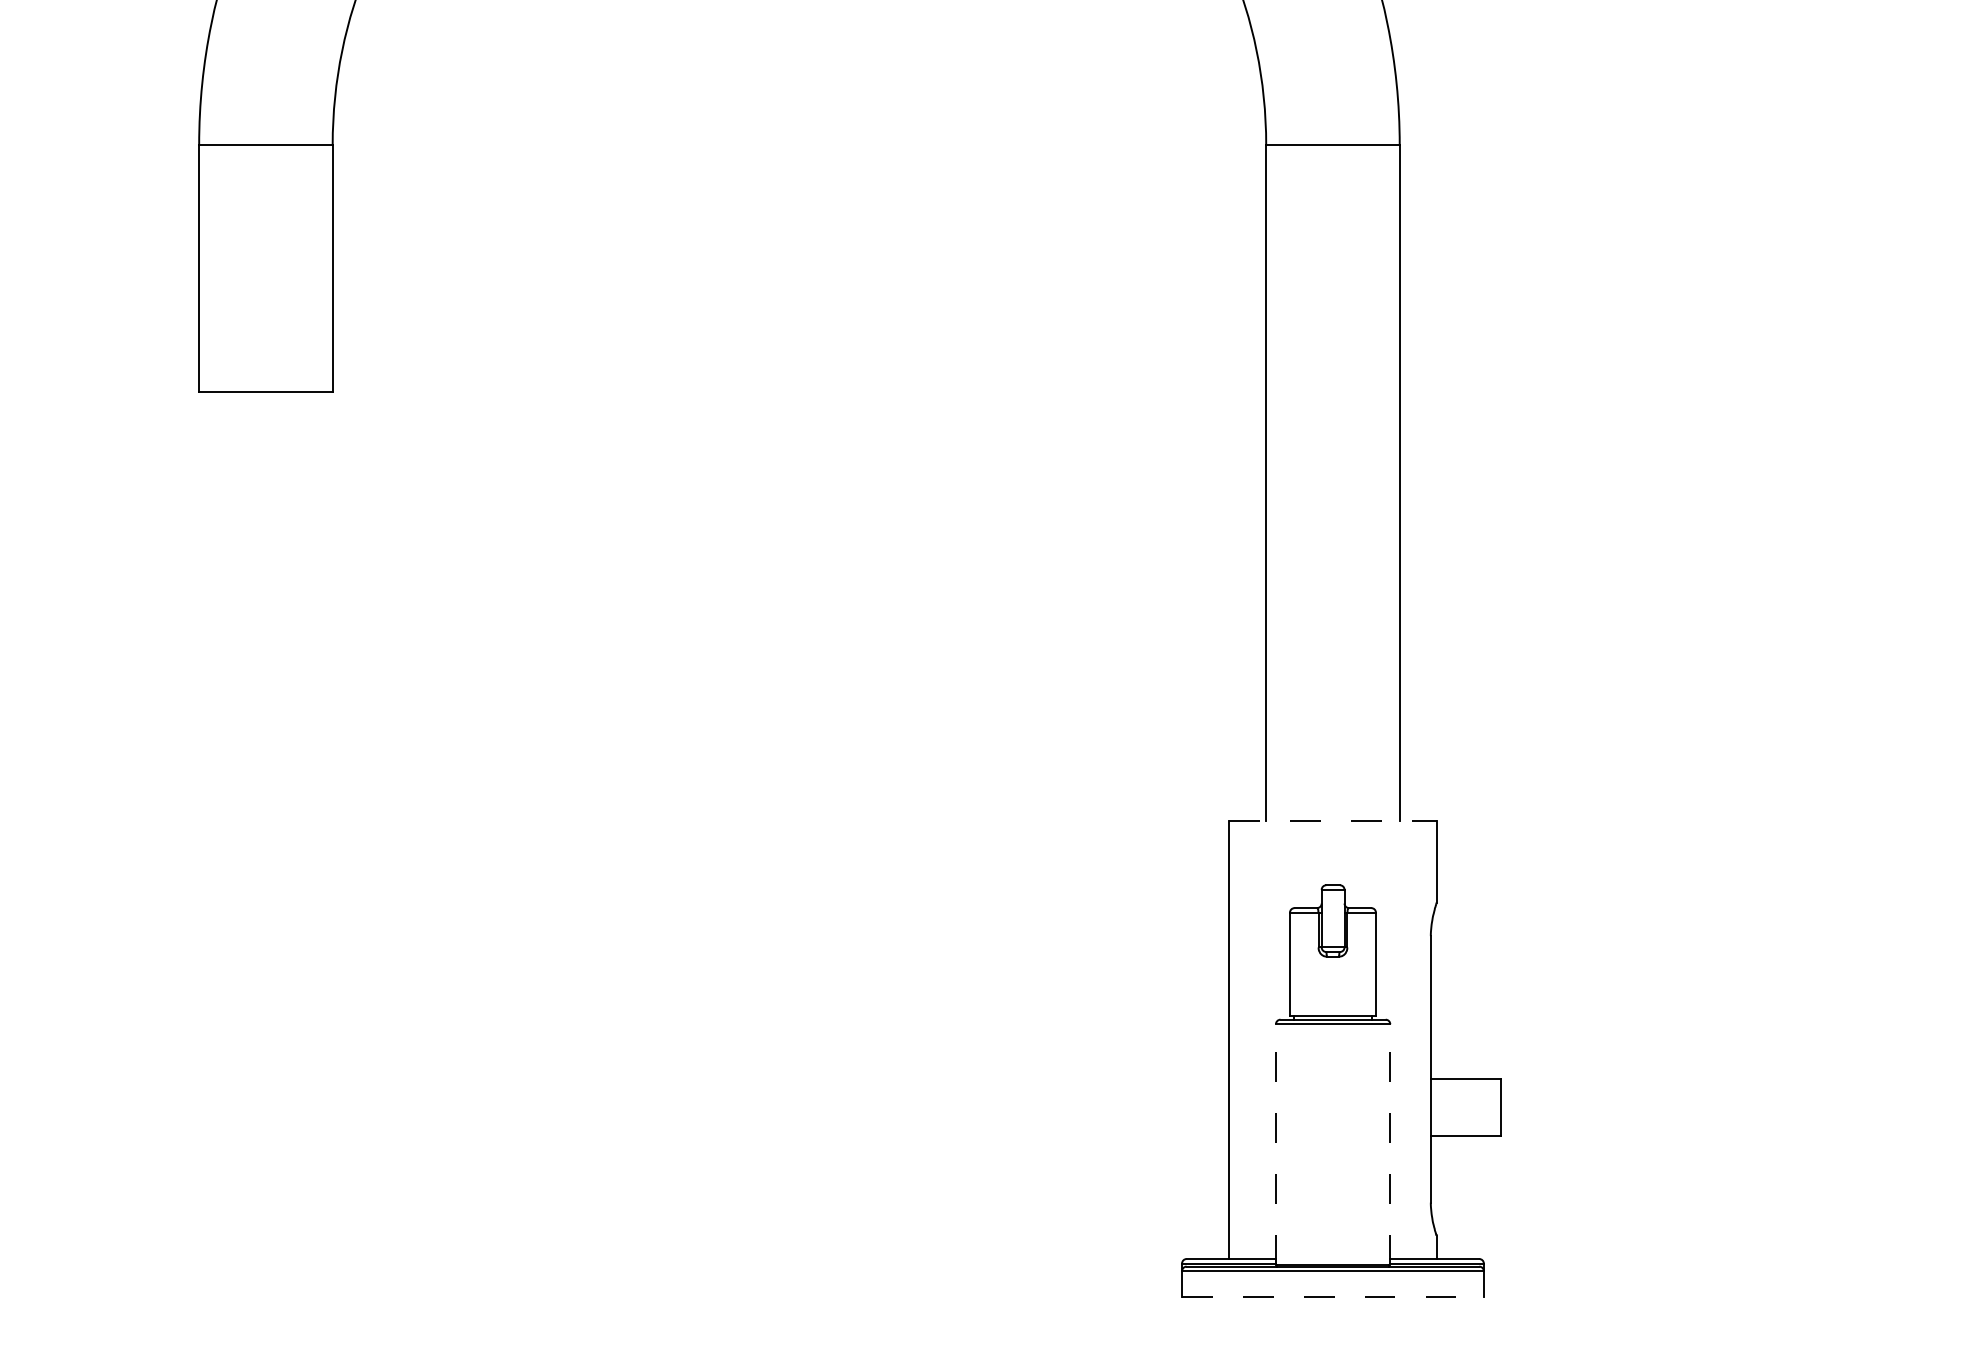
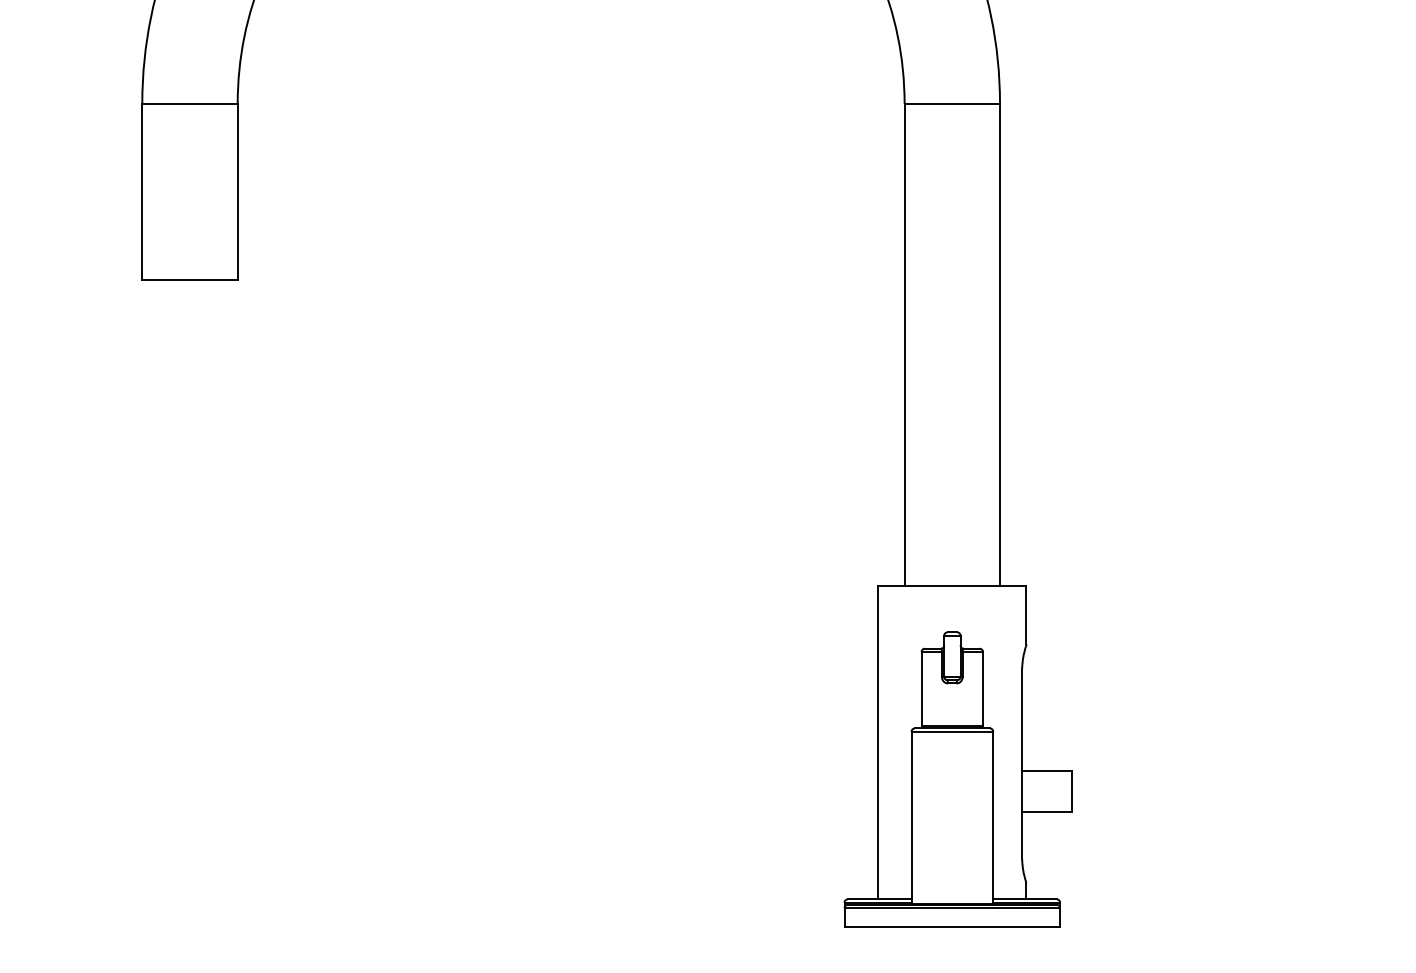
line: (1332, 820) -> (951, 586), dashed -> solid
line: (1275, 1144) -> (911, 817), dashed -> solid
line: (1390, 1144) -> (993, 817), dashed -> solid
line: (1332, 1297) -> (951, 926), dashed -> solid

